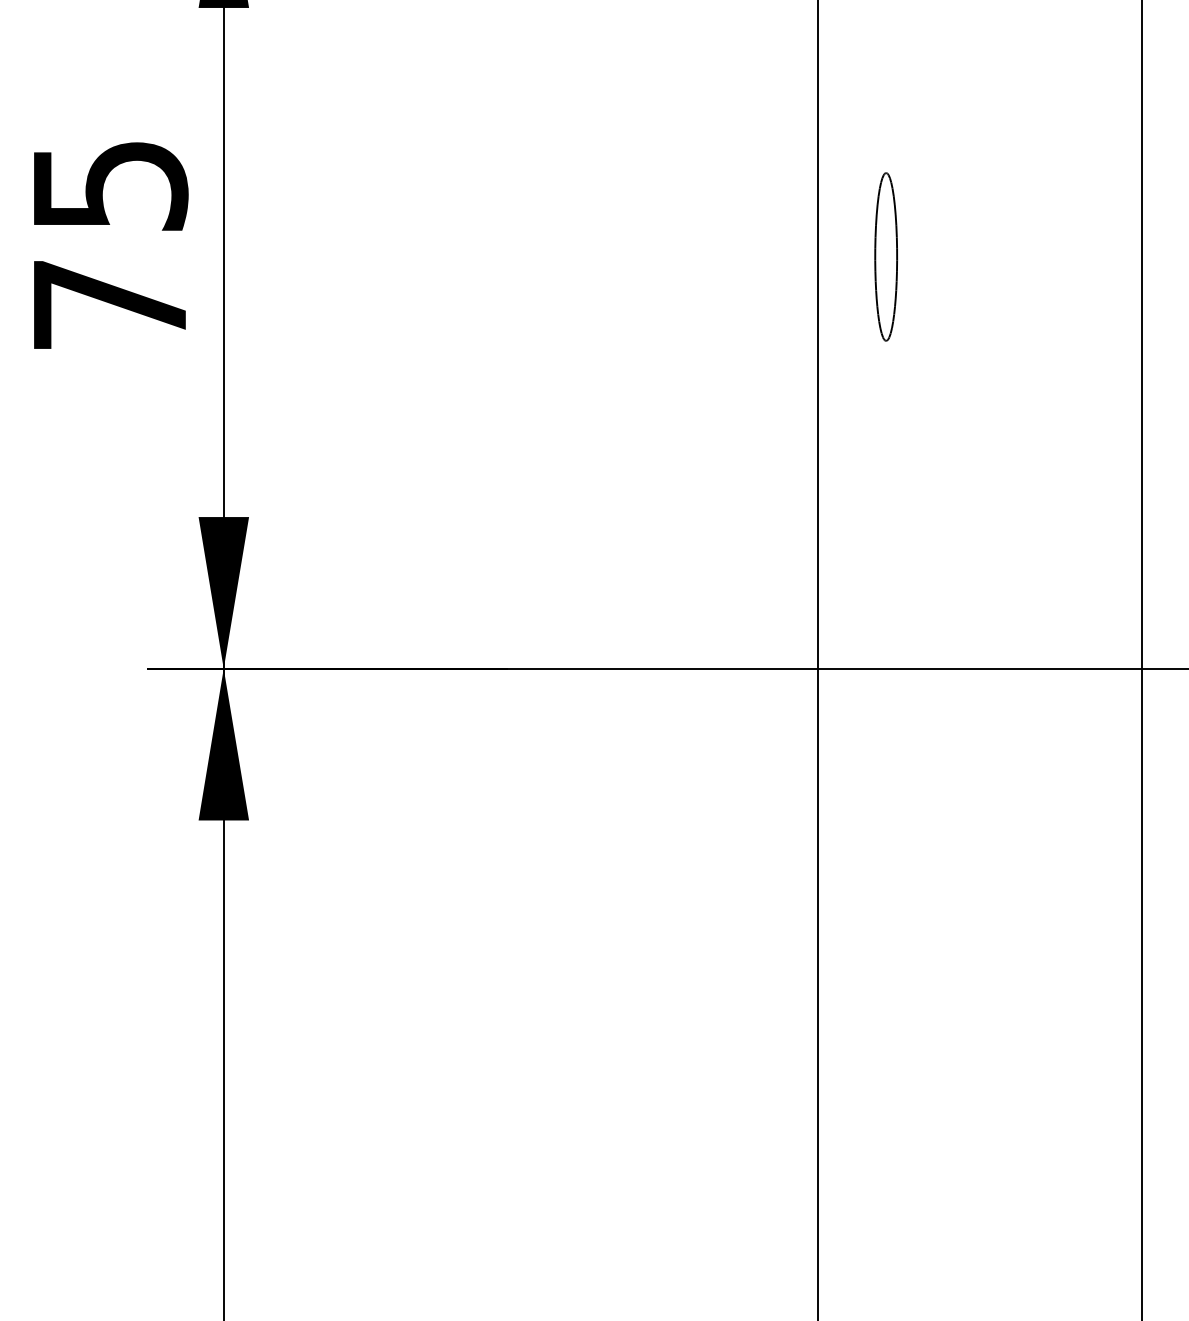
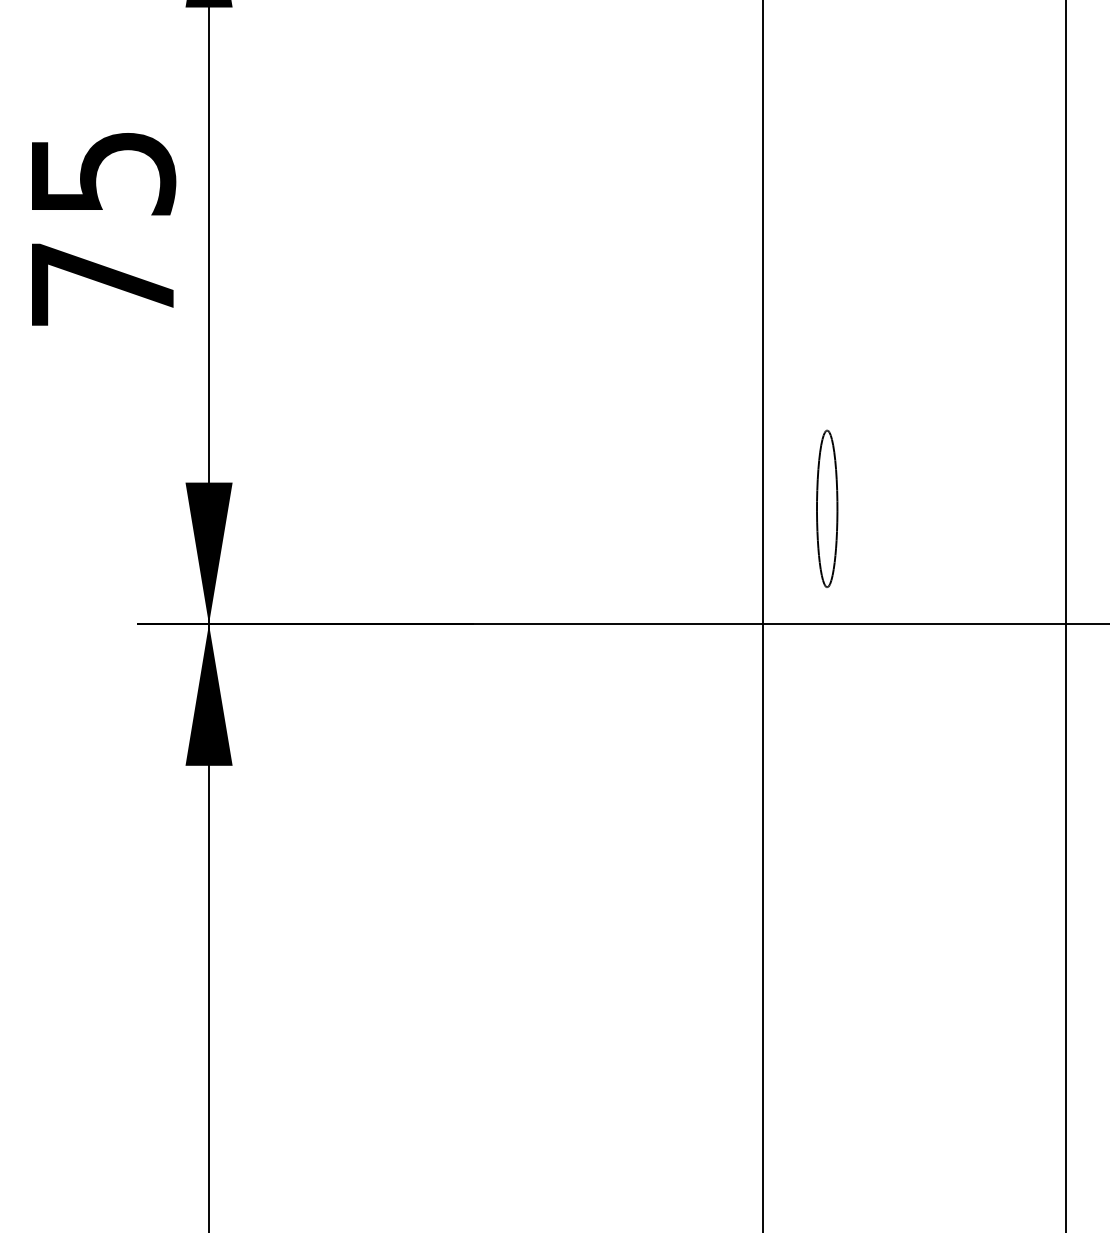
part: (886, 256) -> (827, 508), moved

